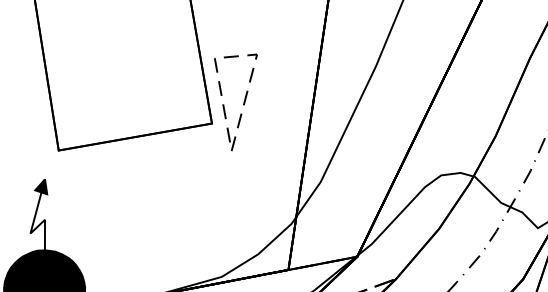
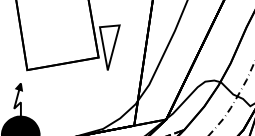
line: (237, 56) -> (110, 26), dashed -> solid

